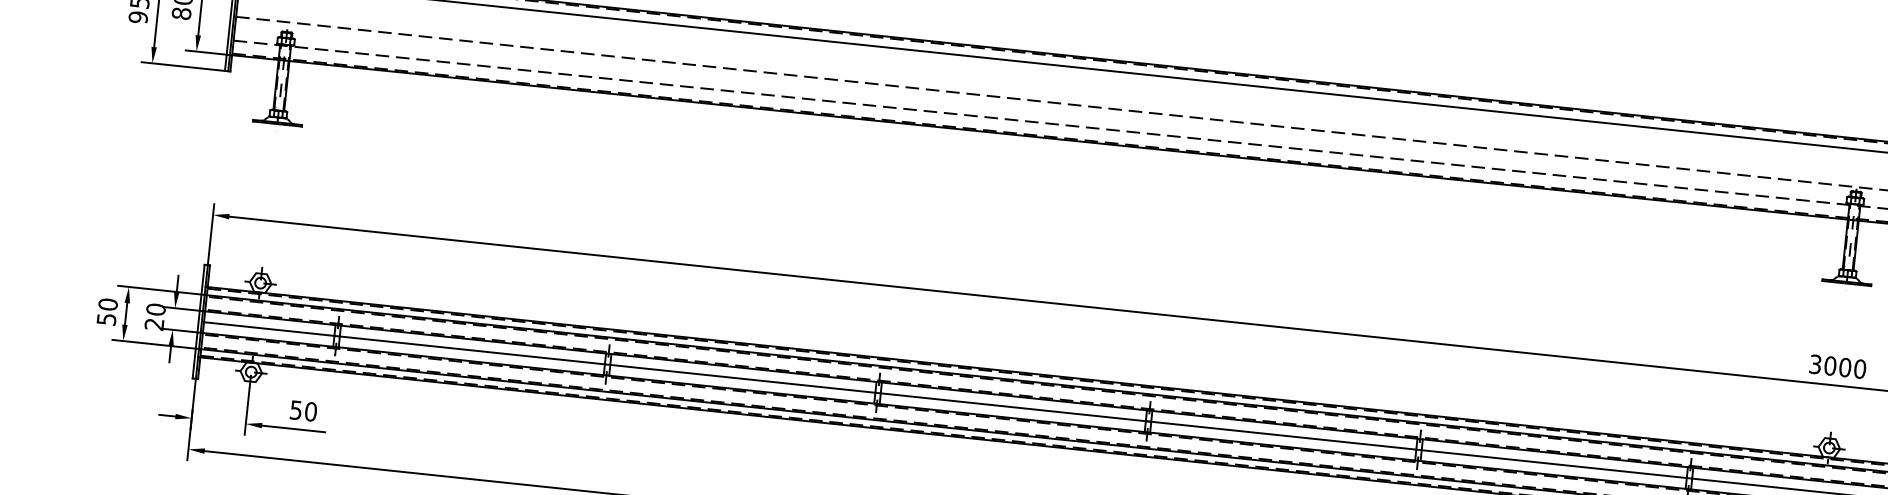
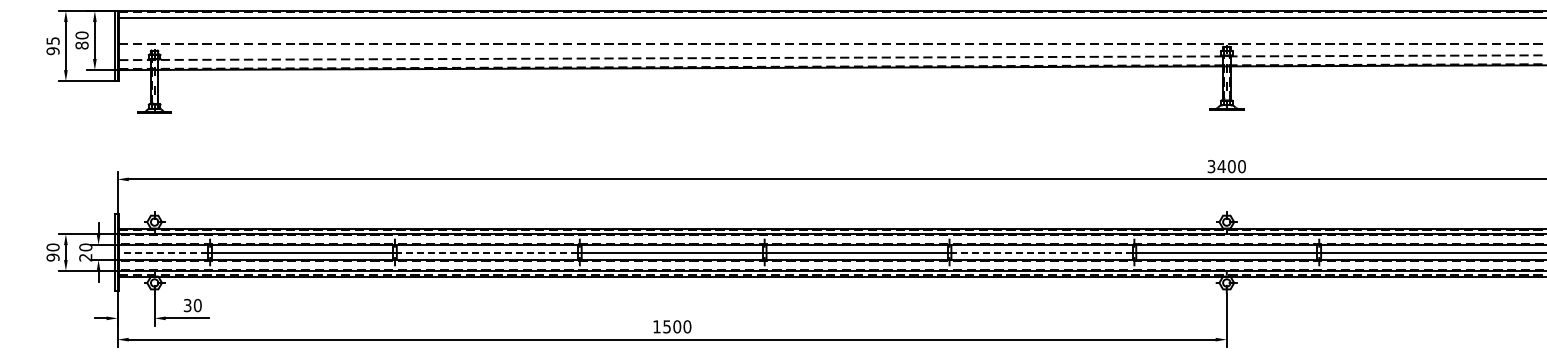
text: (105, 319) -> (52, 257), 50 -> 90
line: (268, 328) -> (163, 252), solid -> dashed
text: (1830, 365) -> (1221, 166), 3000 -> 3400
line: (742, 378) -> (487, 252), solid -> dashed
text: (296, 408) -> (187, 304), 50 -> 30
line: (1553, 463) -> (1041, 252), solid -> dashed

